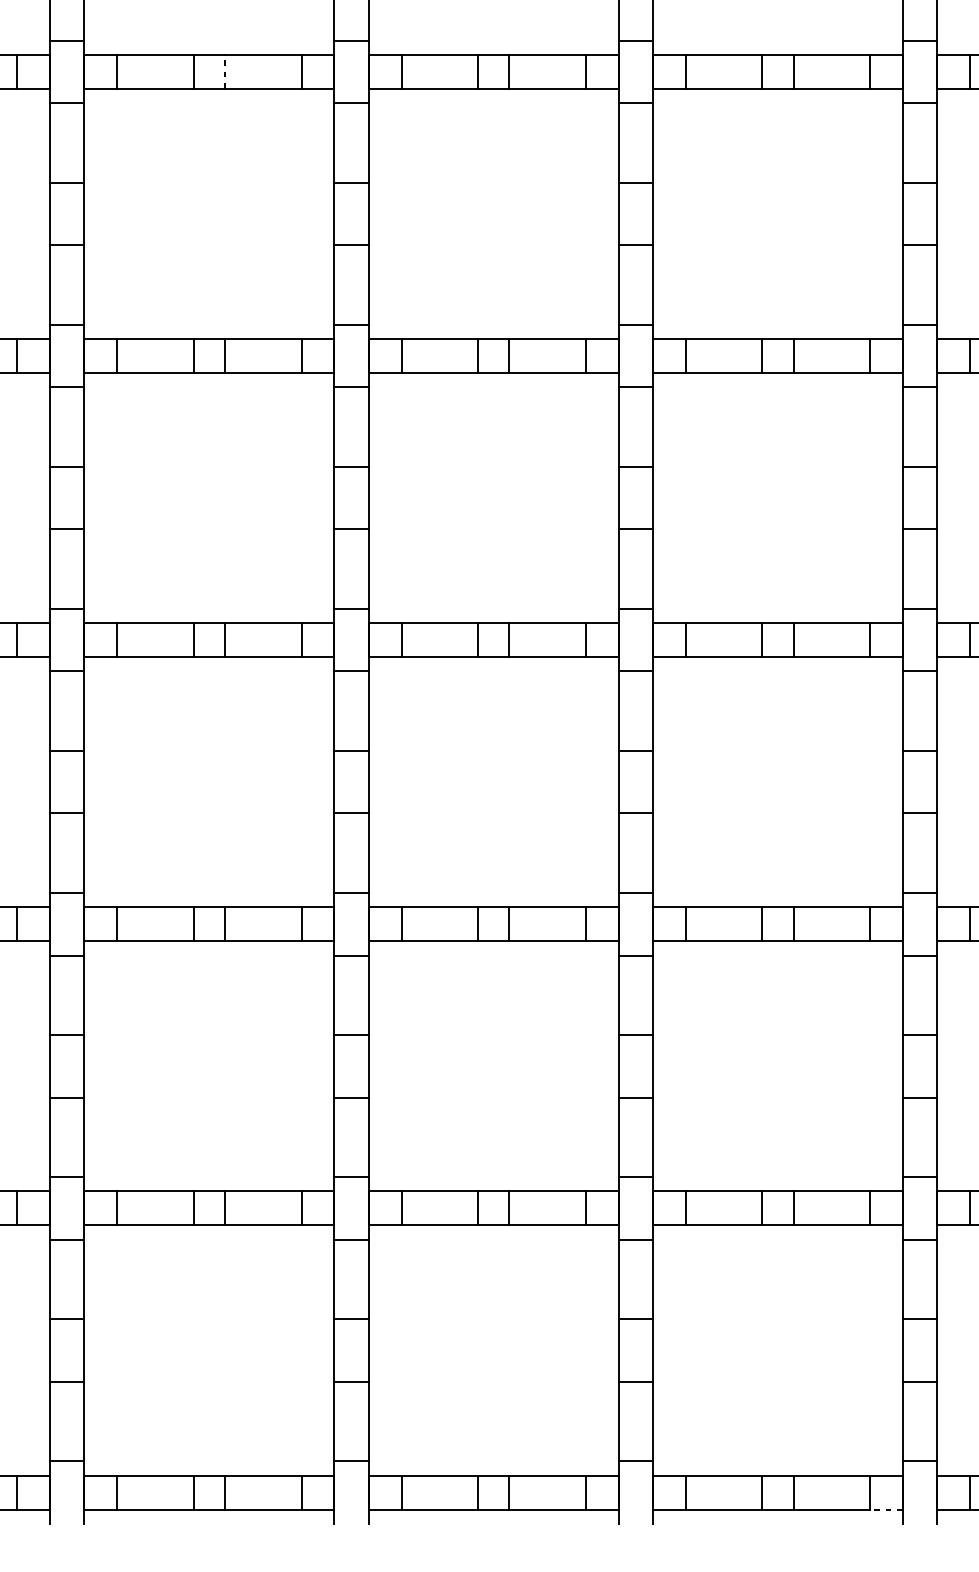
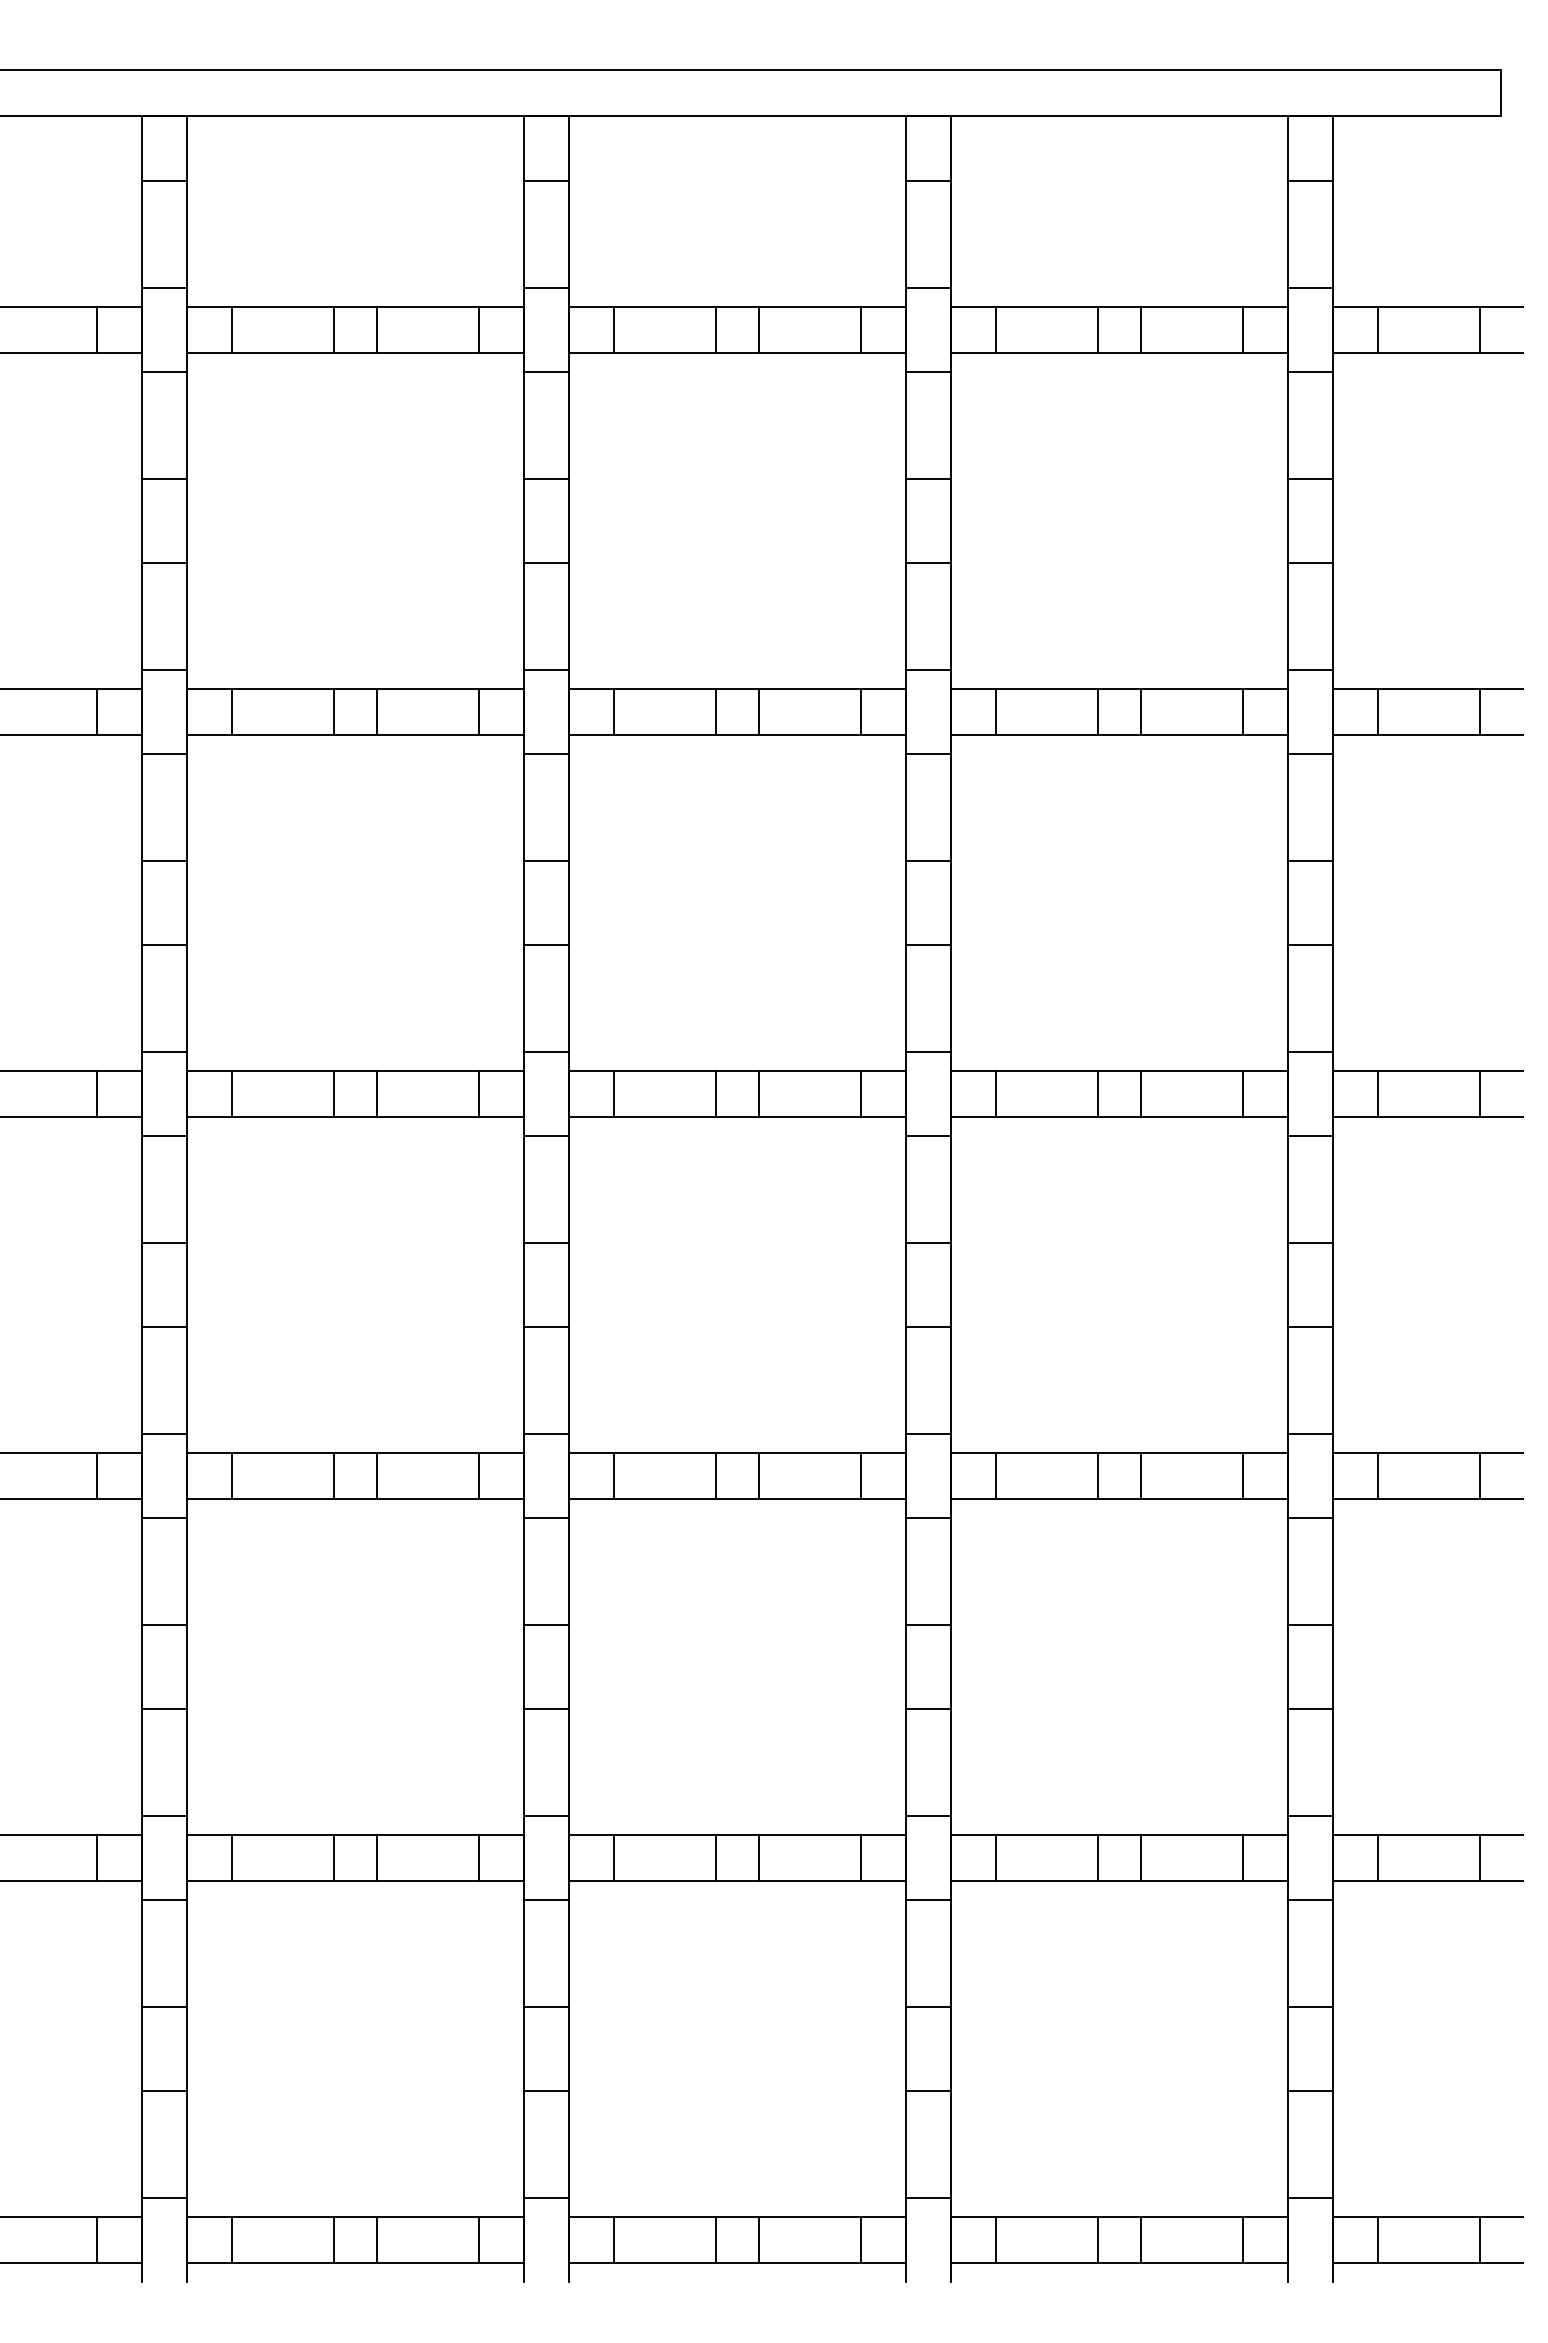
line: (225, 72) -> (376, 330), dashed -> solid
line: (886, 1509) -> (1265, 2263), dashed -> solid

